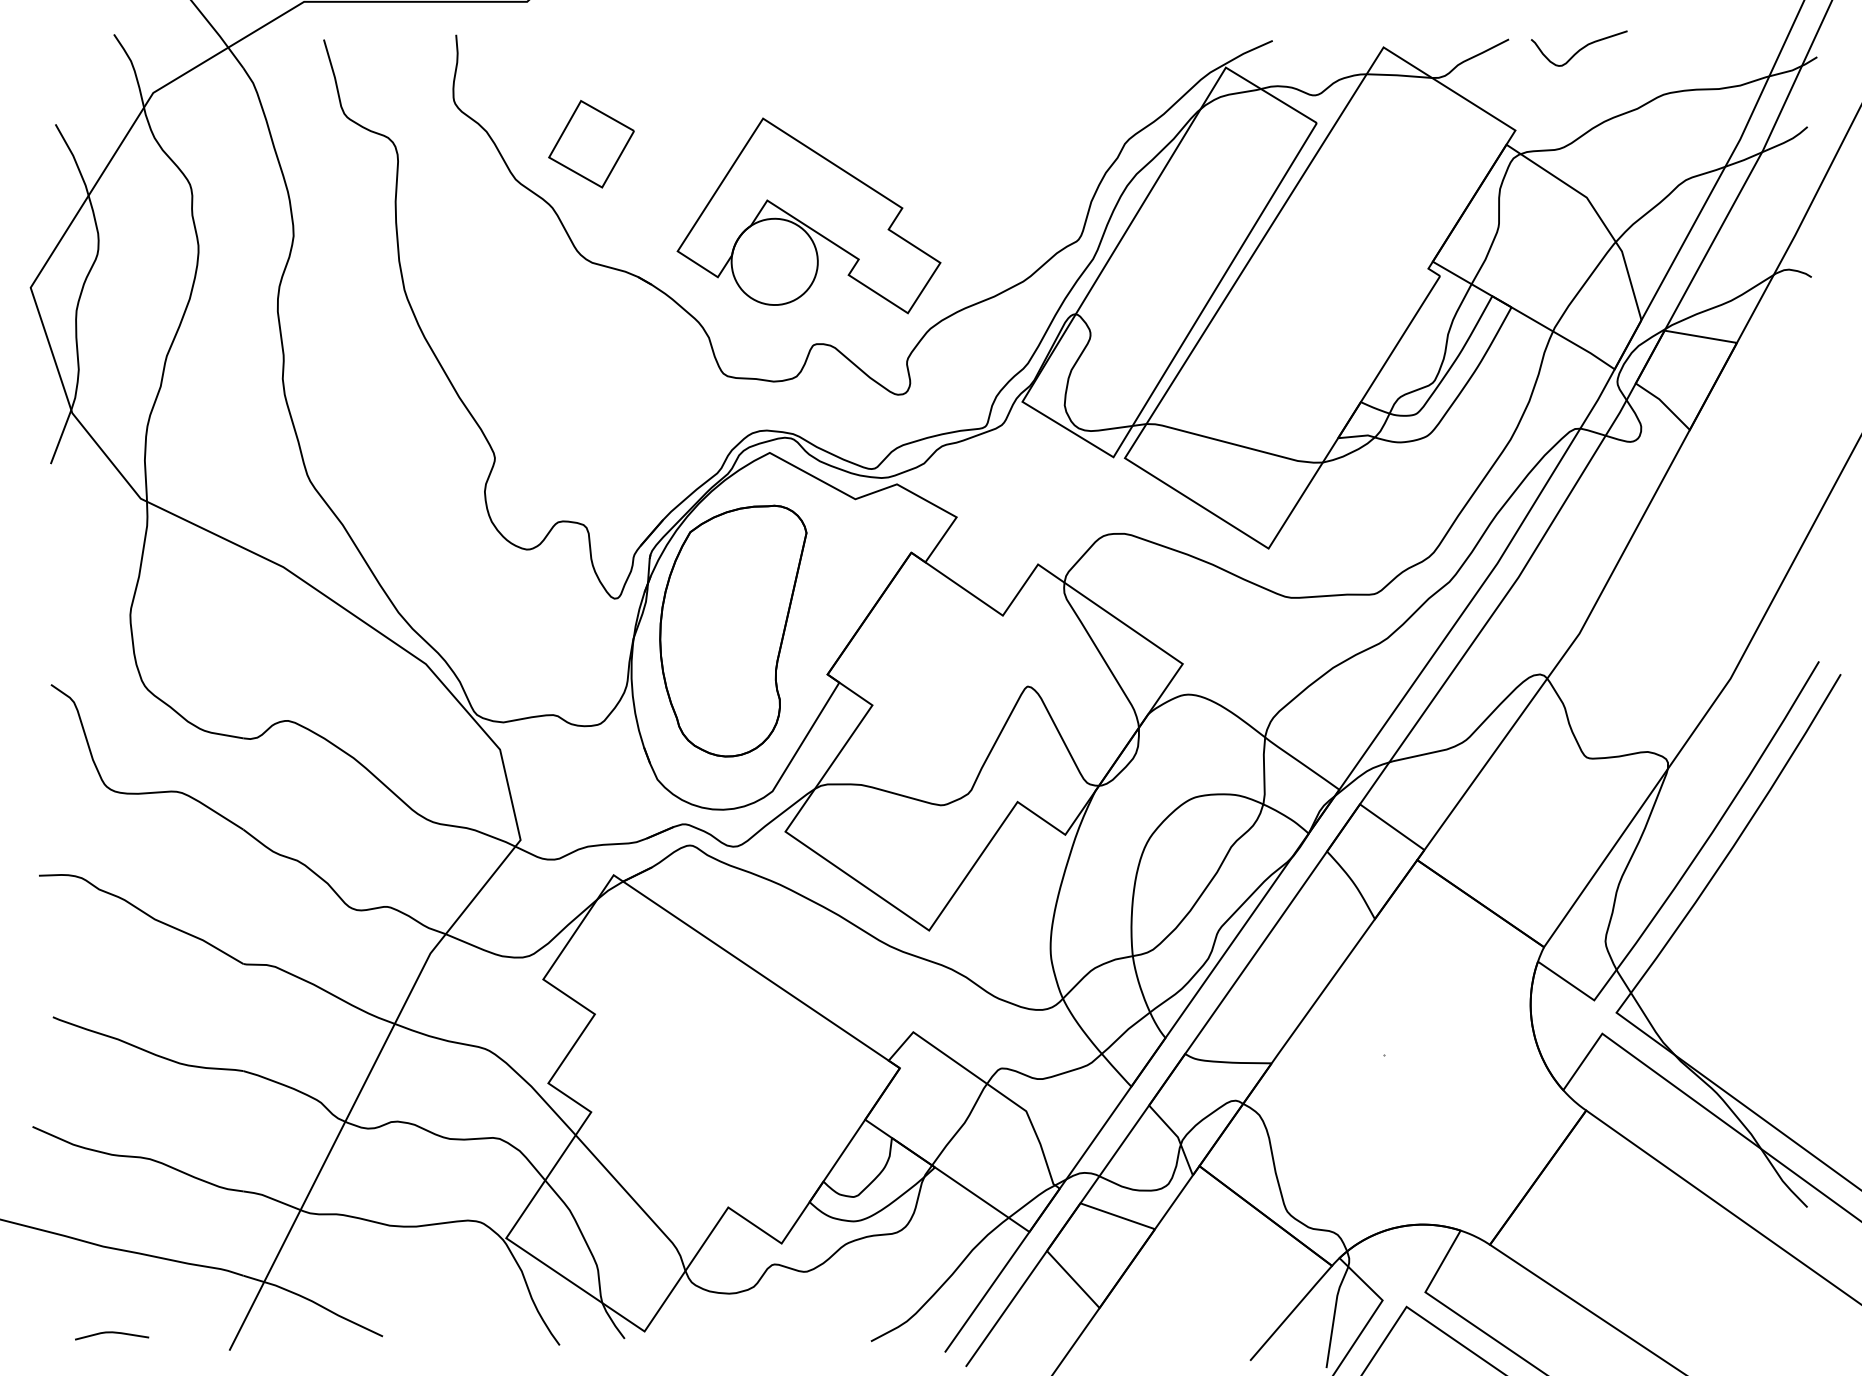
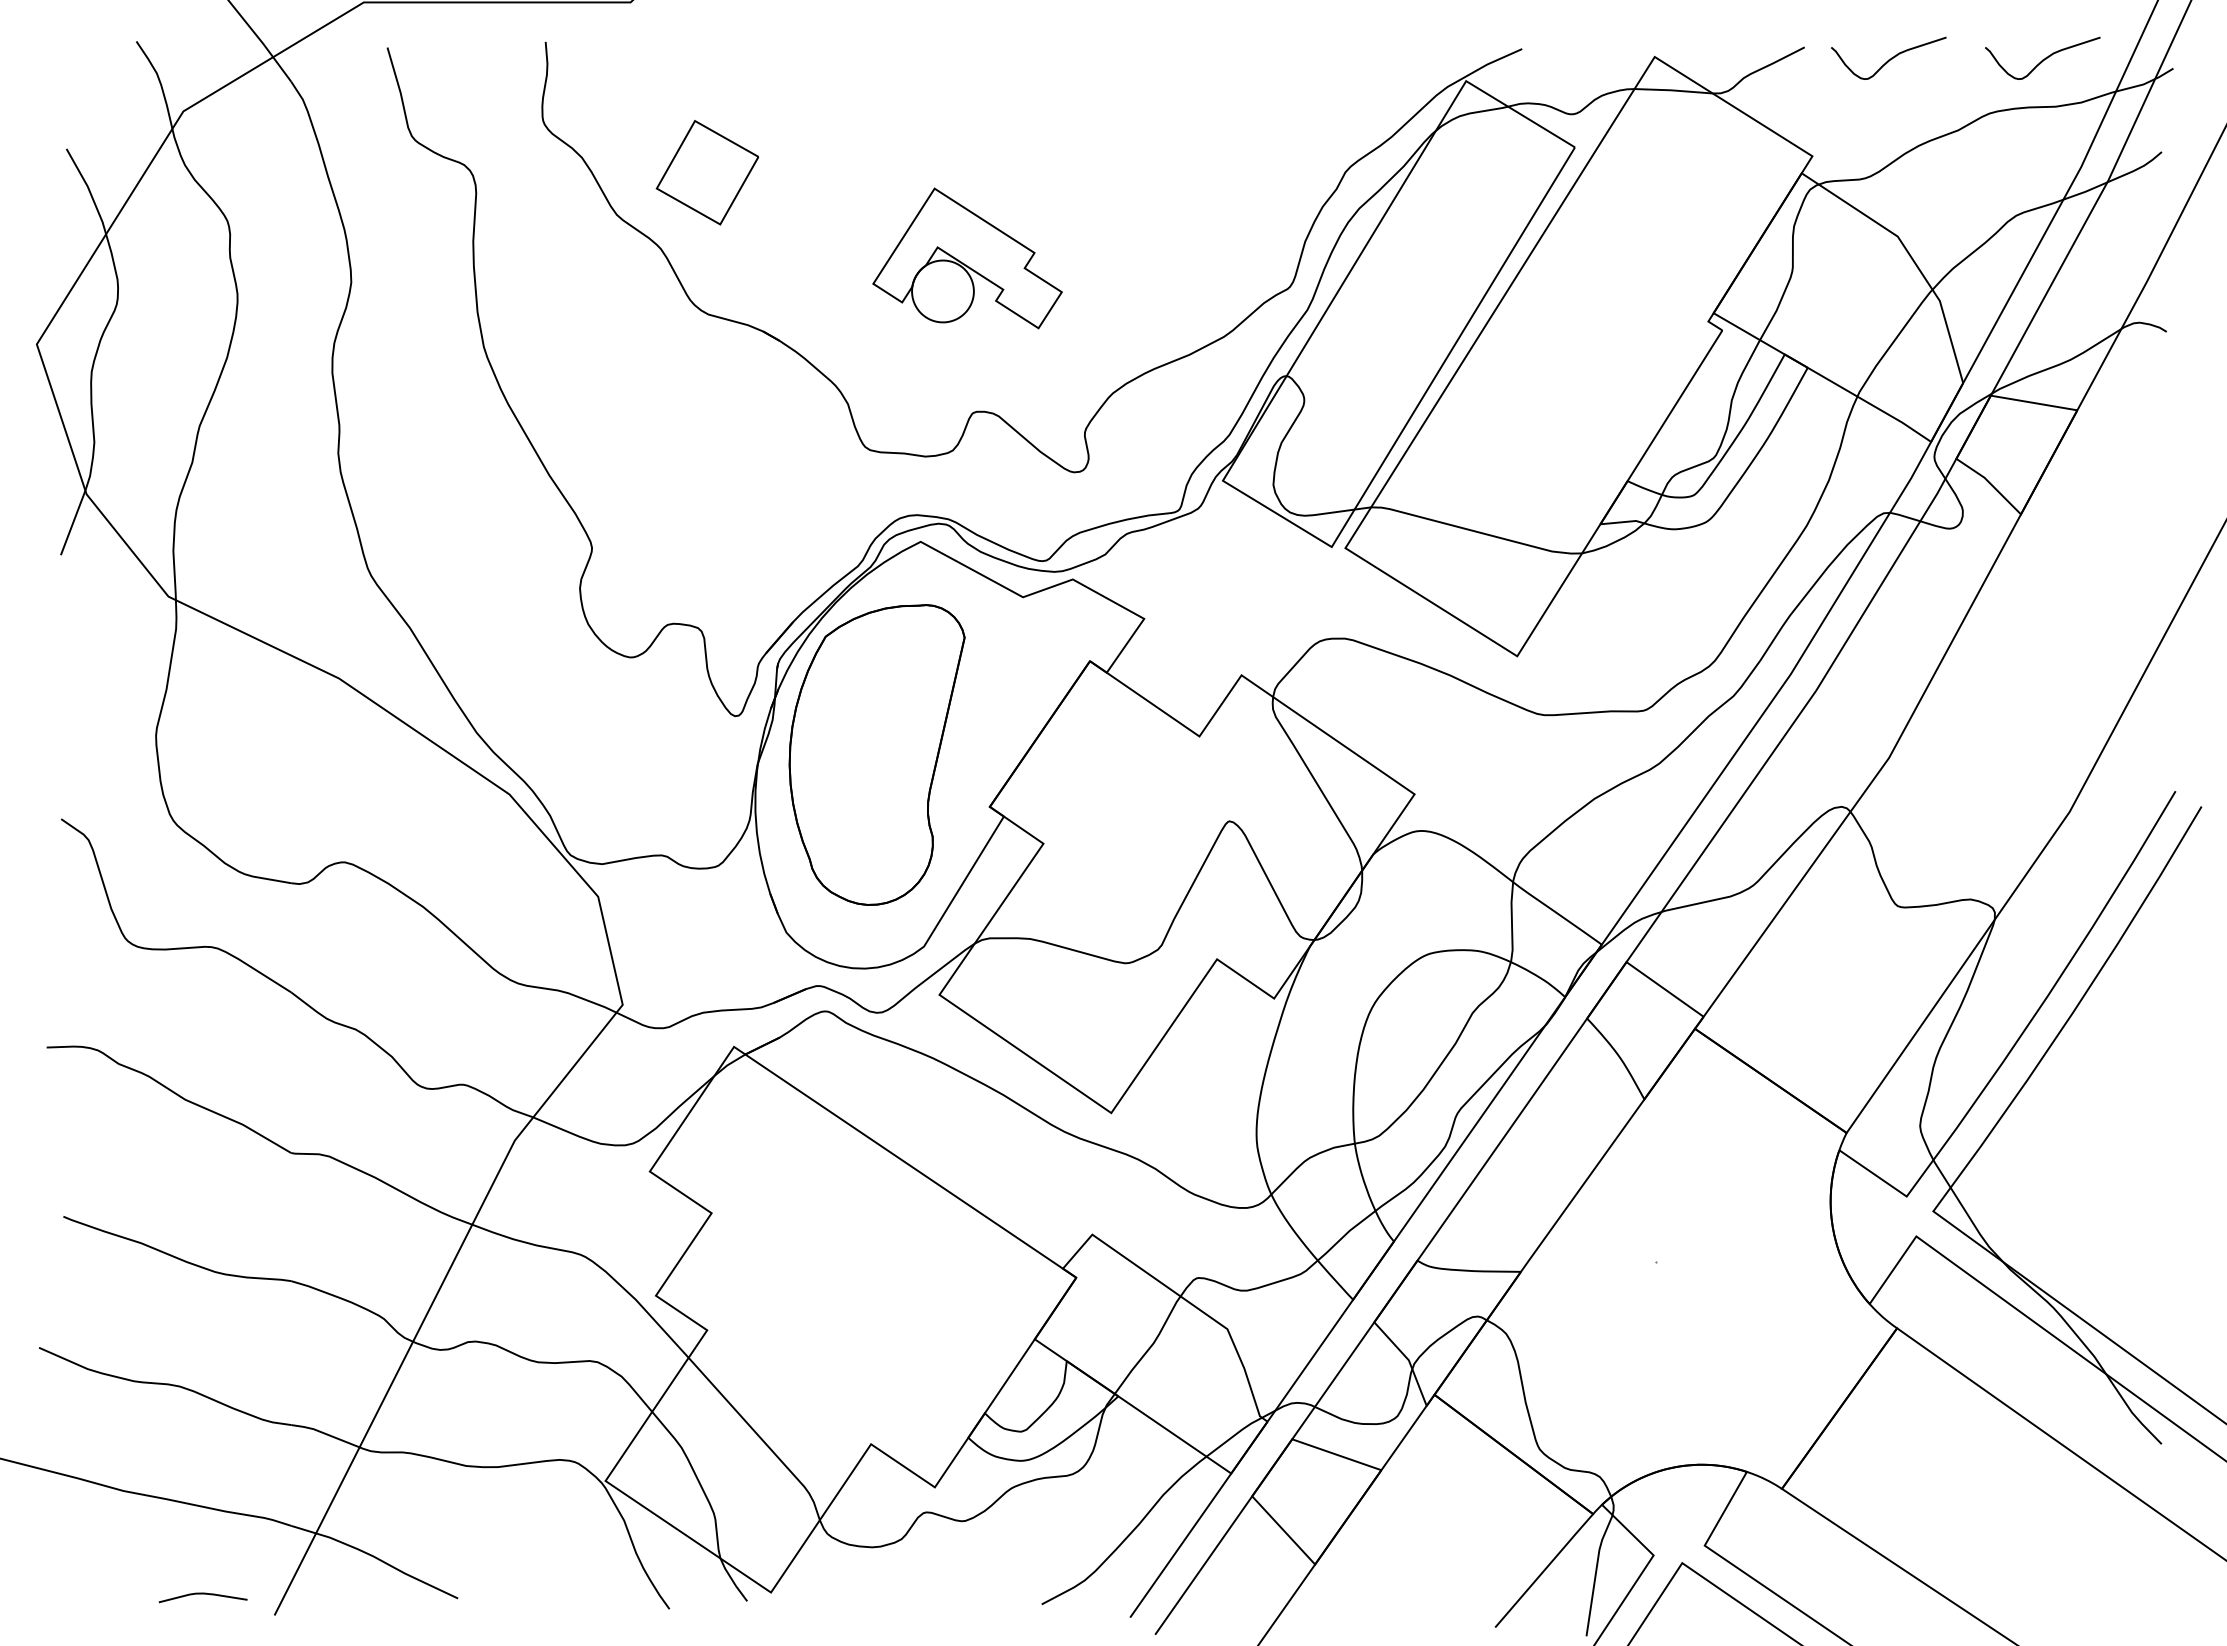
curve: (1707, 49) -> (2042, 59), added
part: (808, 215) -> (967, 258), size x0.6
curve: (111, 1333) -> (202, 1594), moved

